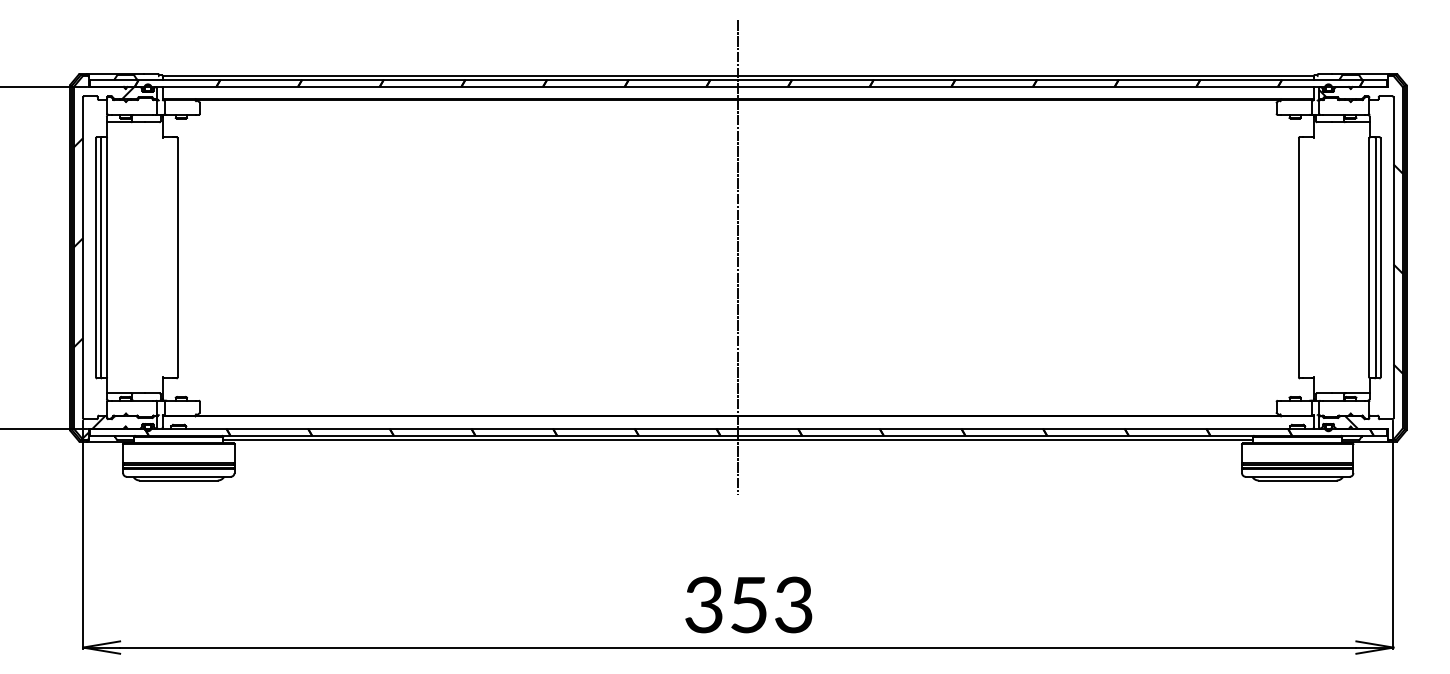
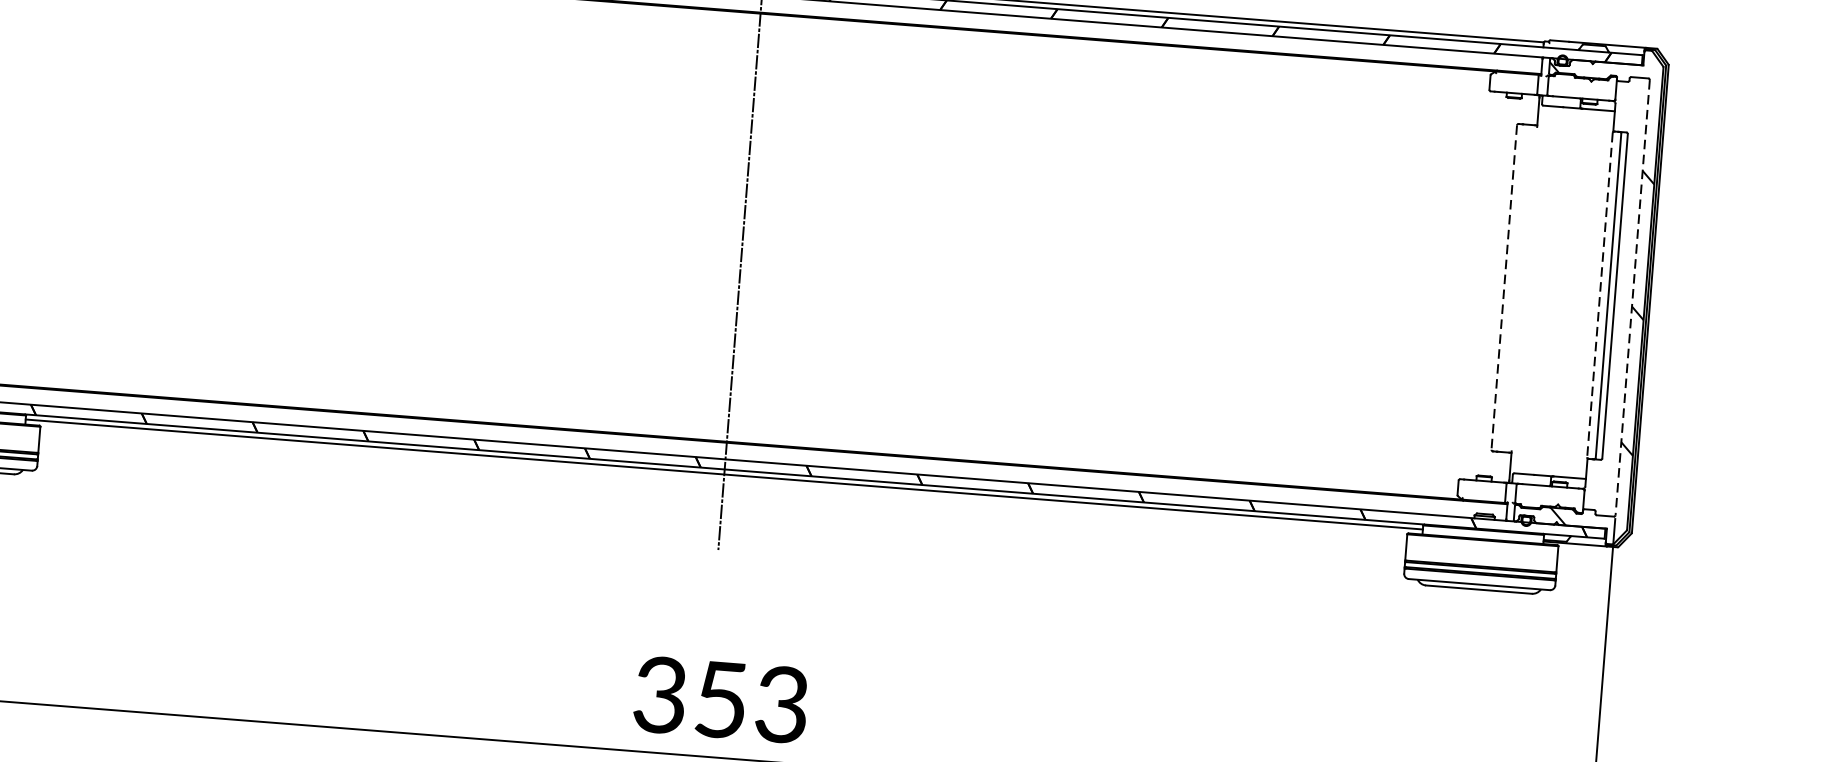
line: (1298, 257) -> (1503, 287), solid -> dashed
line: (1369, 257) -> (1600, 294), solid -> dashed
line: (1393, 258) -> (1632, 298), solid -> dashed

